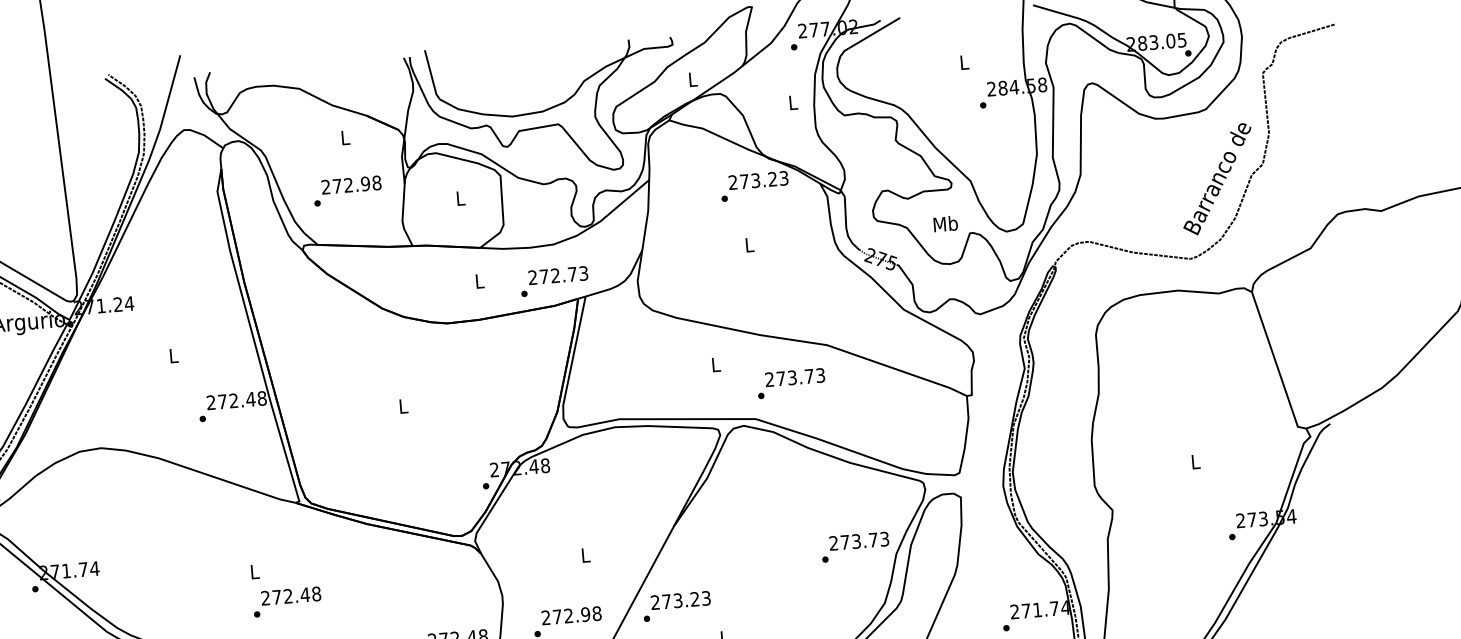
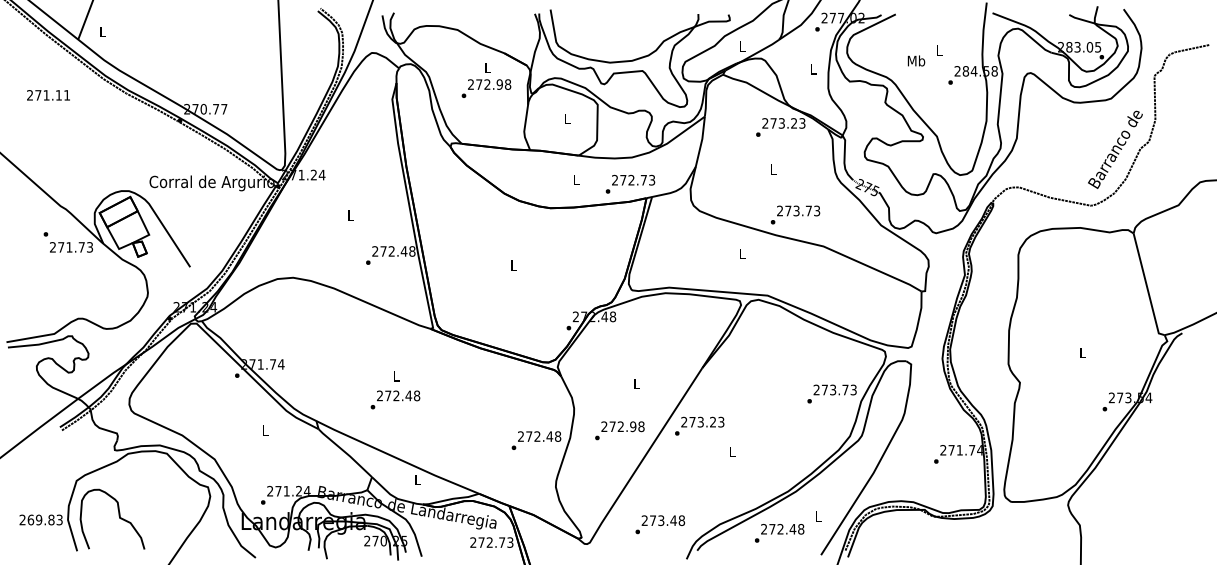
text: (347, 190) -> (486, 88), moved
text: (945, 223) -> (916, 60), moved
text: (791, 382) -> (795, 214), moved
text: (287, 601) -> (395, 399), moved

